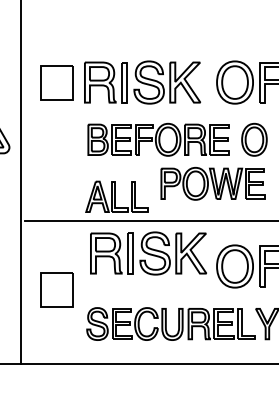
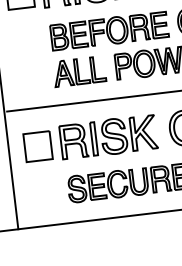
part: (116, 196) -> (79, 71), moved
part: (148, 253) -> (108, 137), moved
part: (56, 289) -> (37, 146), moved

